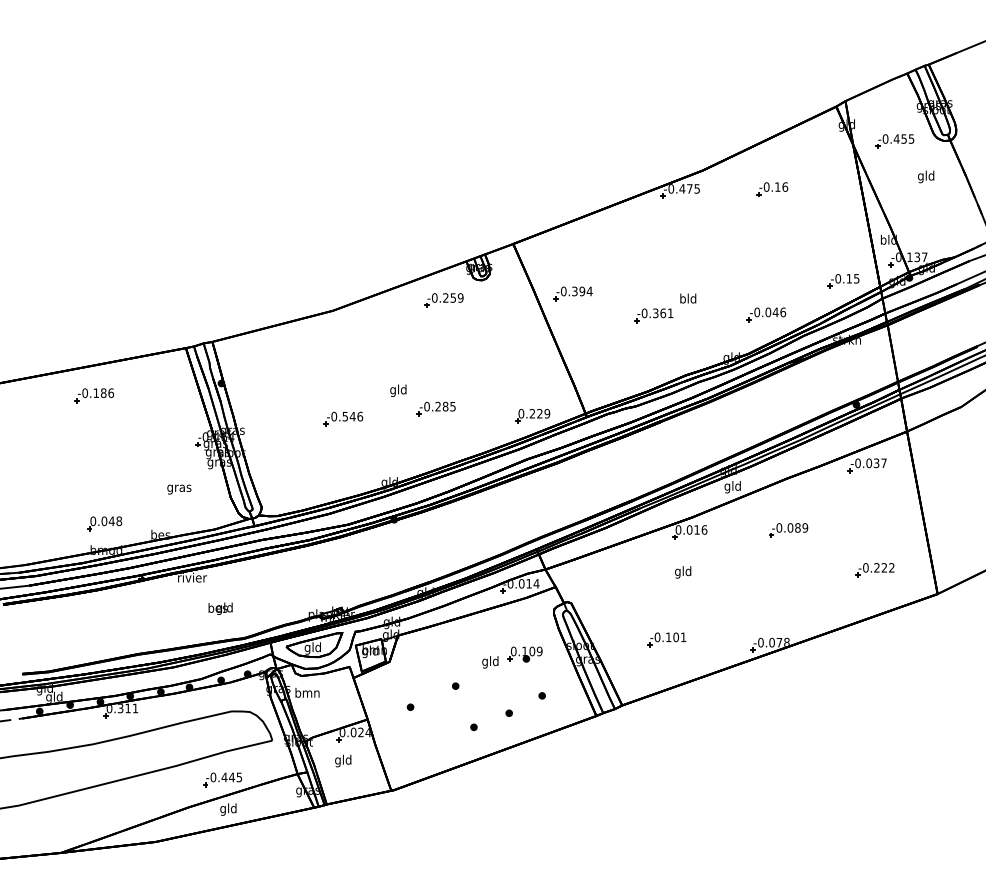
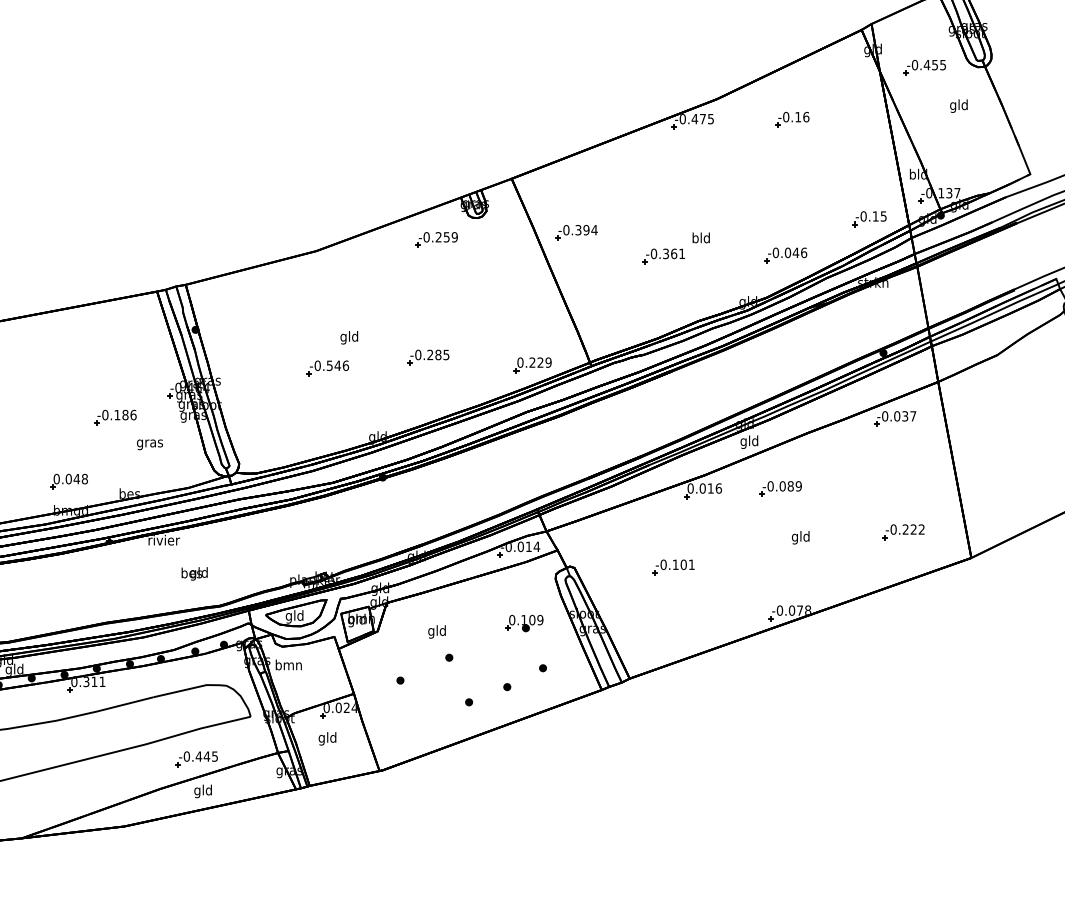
text: (398, 390) -> (349, 337), moved
part: (94, 395) -> (115, 417), moved
part: (788, 530) -> (780, 489), moved
text: (683, 572) -> (801, 537), moved
part: (666, 639) -> (673, 567), moved
text: (490, 662) -> (437, 632), moved

